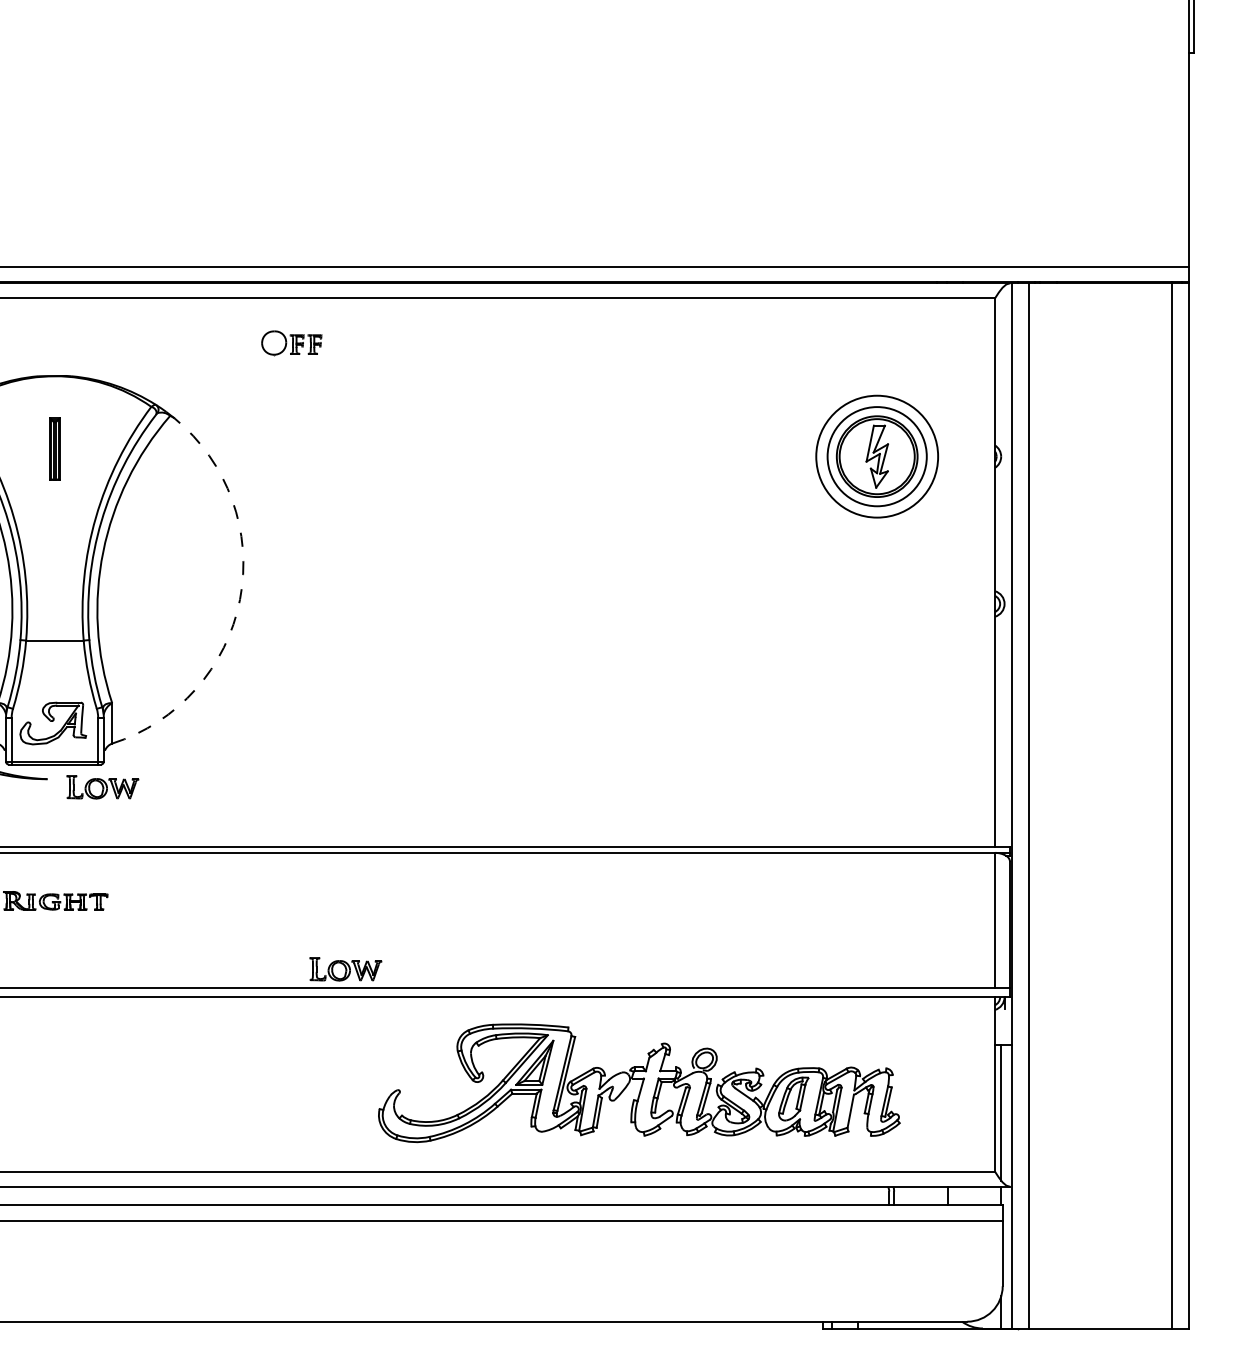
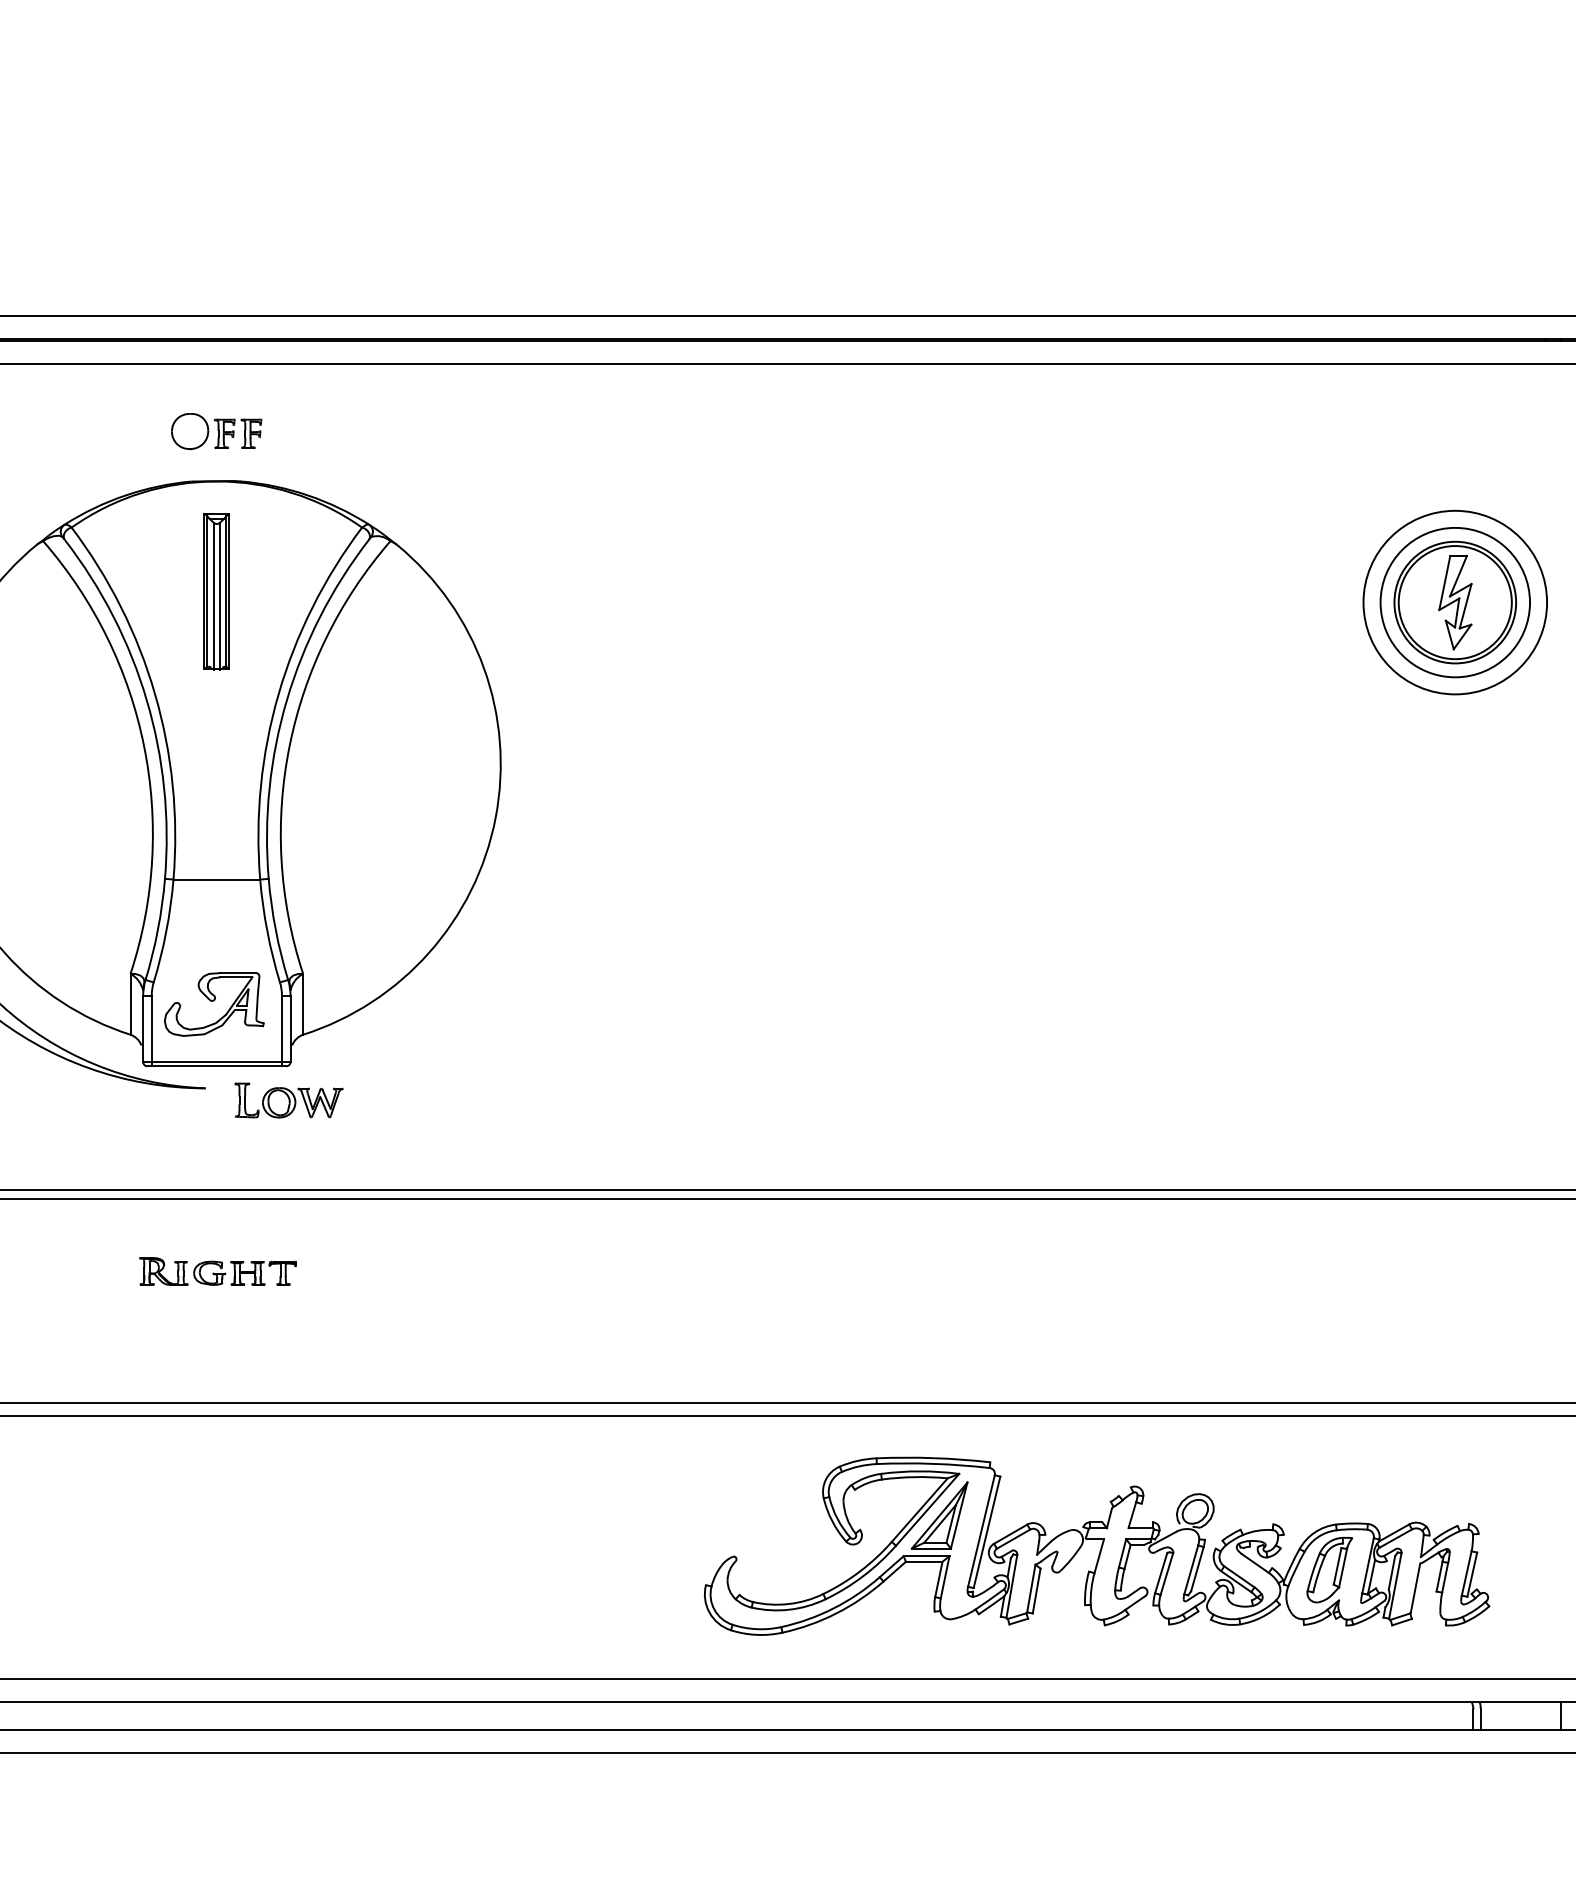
part: (291, 343) -> (216, 432), moved
part: (54, 449) -> (216, 591), size x1.67
arc: (240, 599) -> (496, 817), dashed -> solid
part: (345, 969) -> (654, 1374), removed

